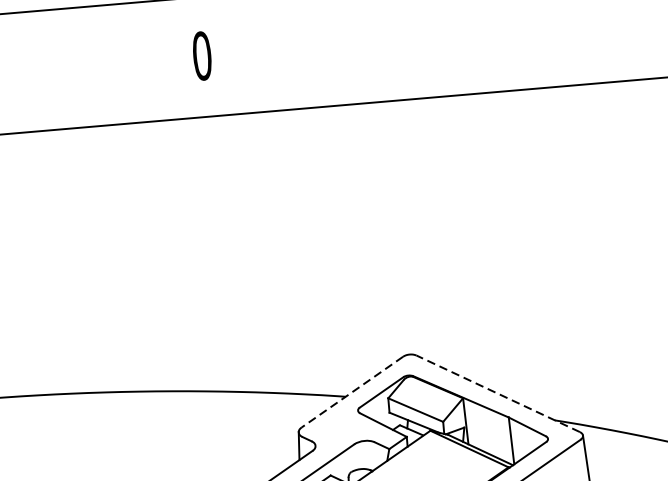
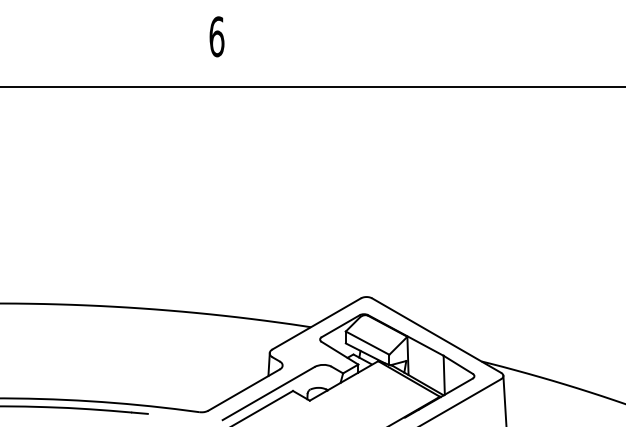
text: (201, 55) -> (216, 36), 0 -> 6
line: (352, 391) -> (316, 323), dashed -> solid
line: (498, 393) -> (436, 335), dashed -> solid

